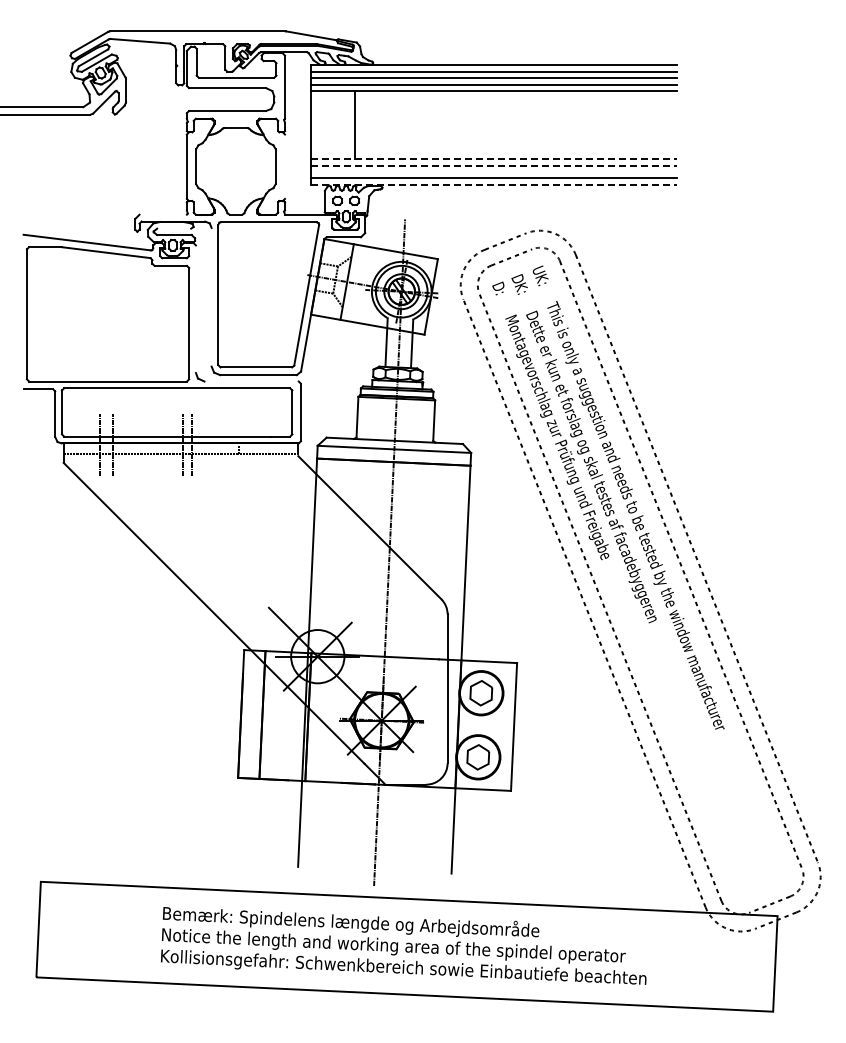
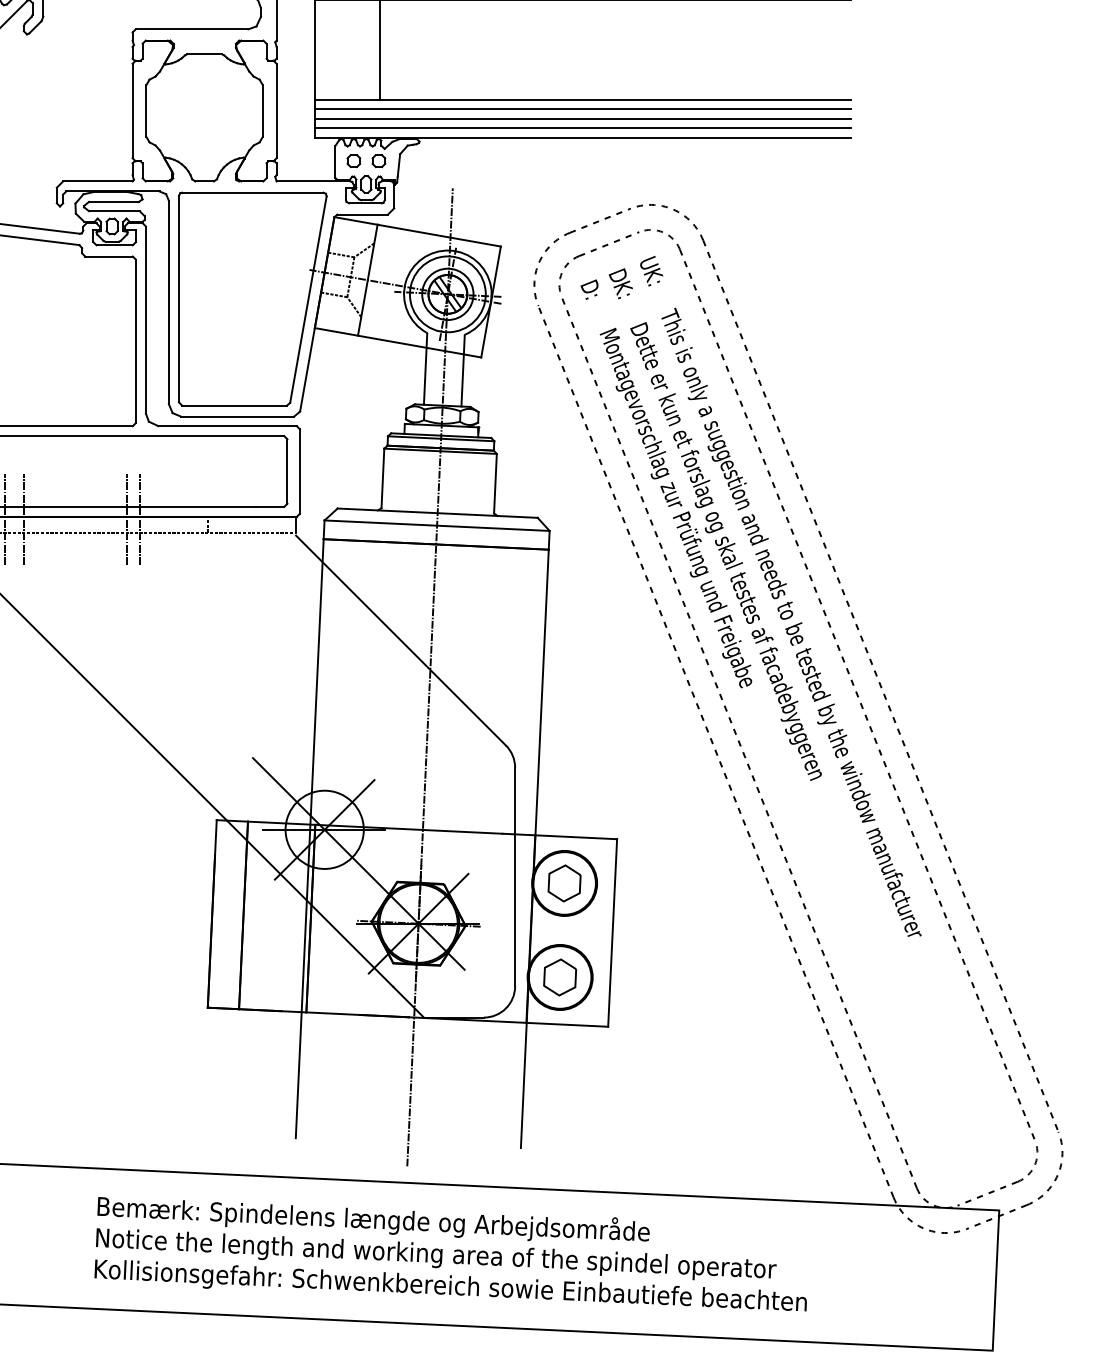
line: (494, 159) -> (583, 100), dashed -> solid
line: (494, 165) -> (583, 109), dashed -> solid
line: (285, 166) -> (277, 110), added
line: (493, 172) -> (582, 119), added
line: (494, 184) -> (583, 137), dashed -> solid
line: (162, 214) -> (96, 181), added
line: (174, 228) -> (114, 201), added
line: (211, 296) -> (168, 301), added
line: (195, 309) -> (145, 320), added
line: (251, 381) -> (227, 426), added

